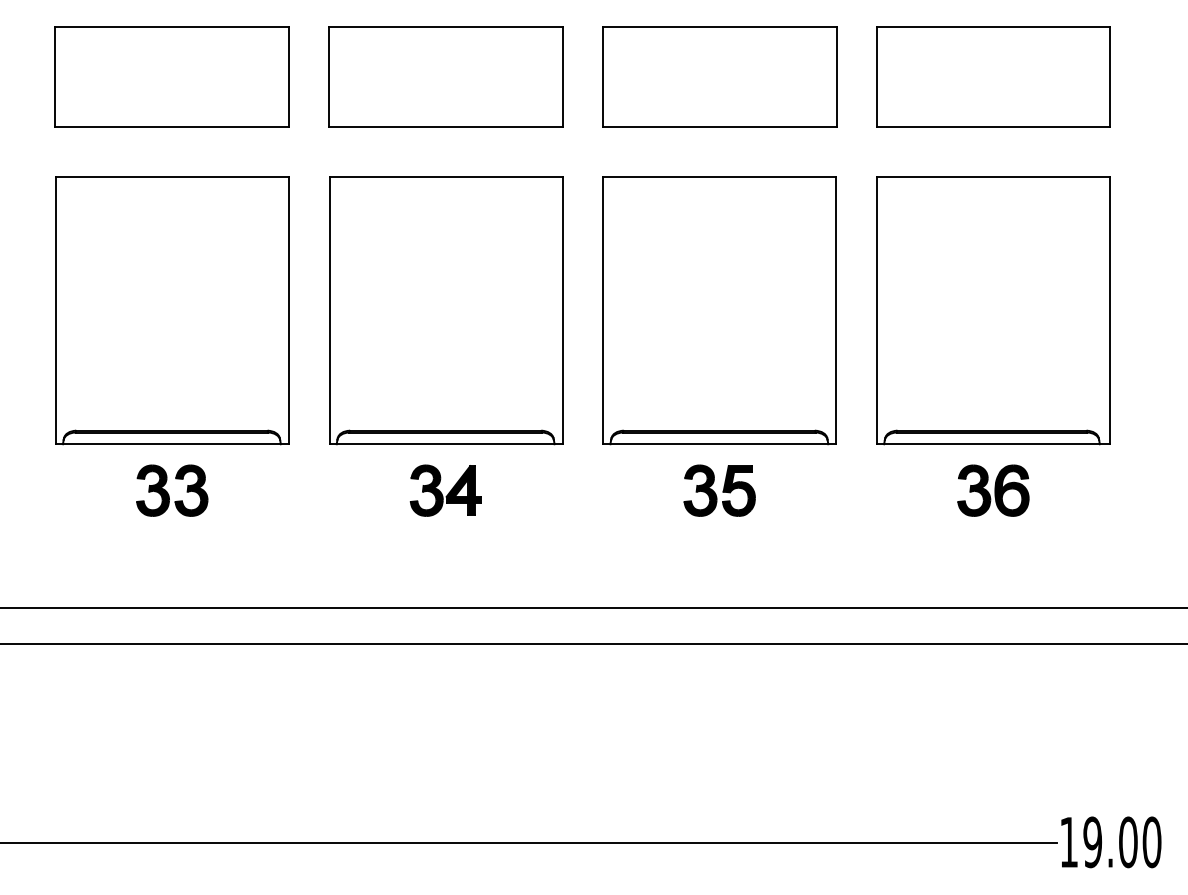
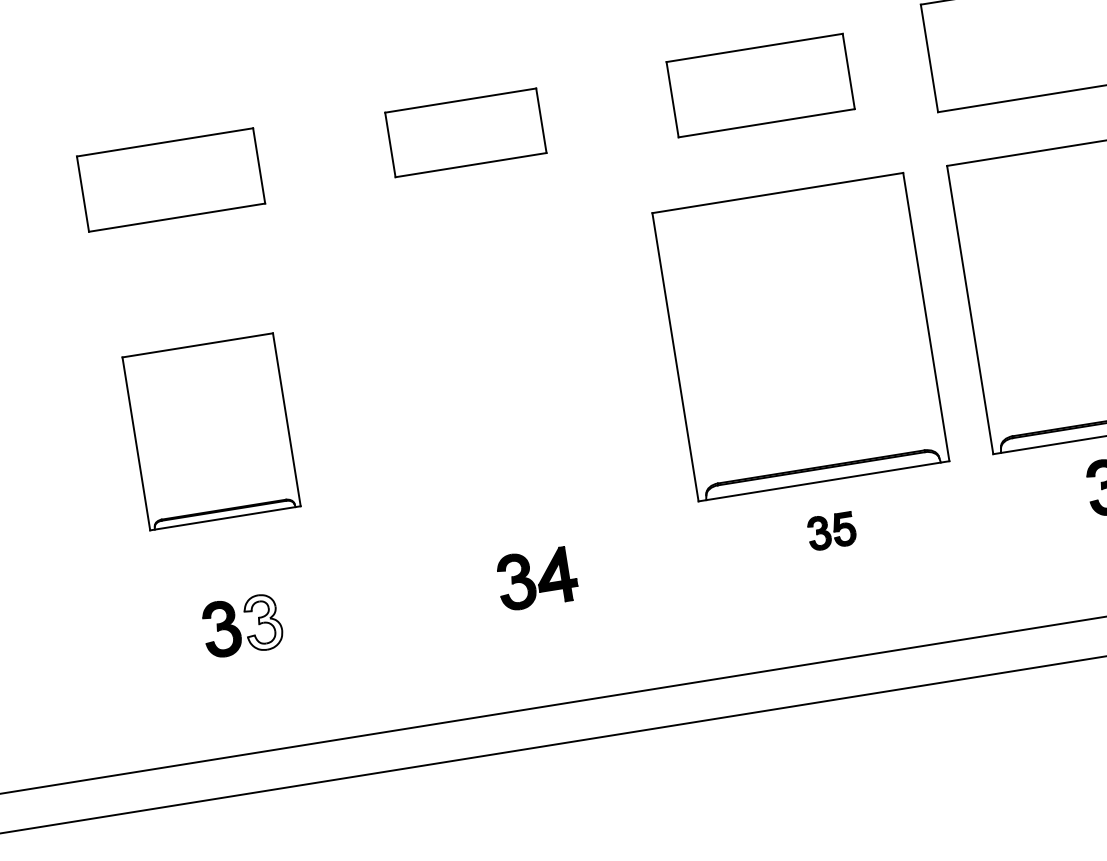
part: (171, 76) -> (170, 179), size x0.7
part: (445, 76) -> (465, 132), size x0.6
part: (719, 76) -> (760, 85), size x0.7
part: (172, 310) -> (211, 431), size x0.6
part: (446, 310) -> (506, 384), removed
fill: (191, 490) -> (263, 622), removed
part: (719, 490) -> (831, 531), size x0.6

